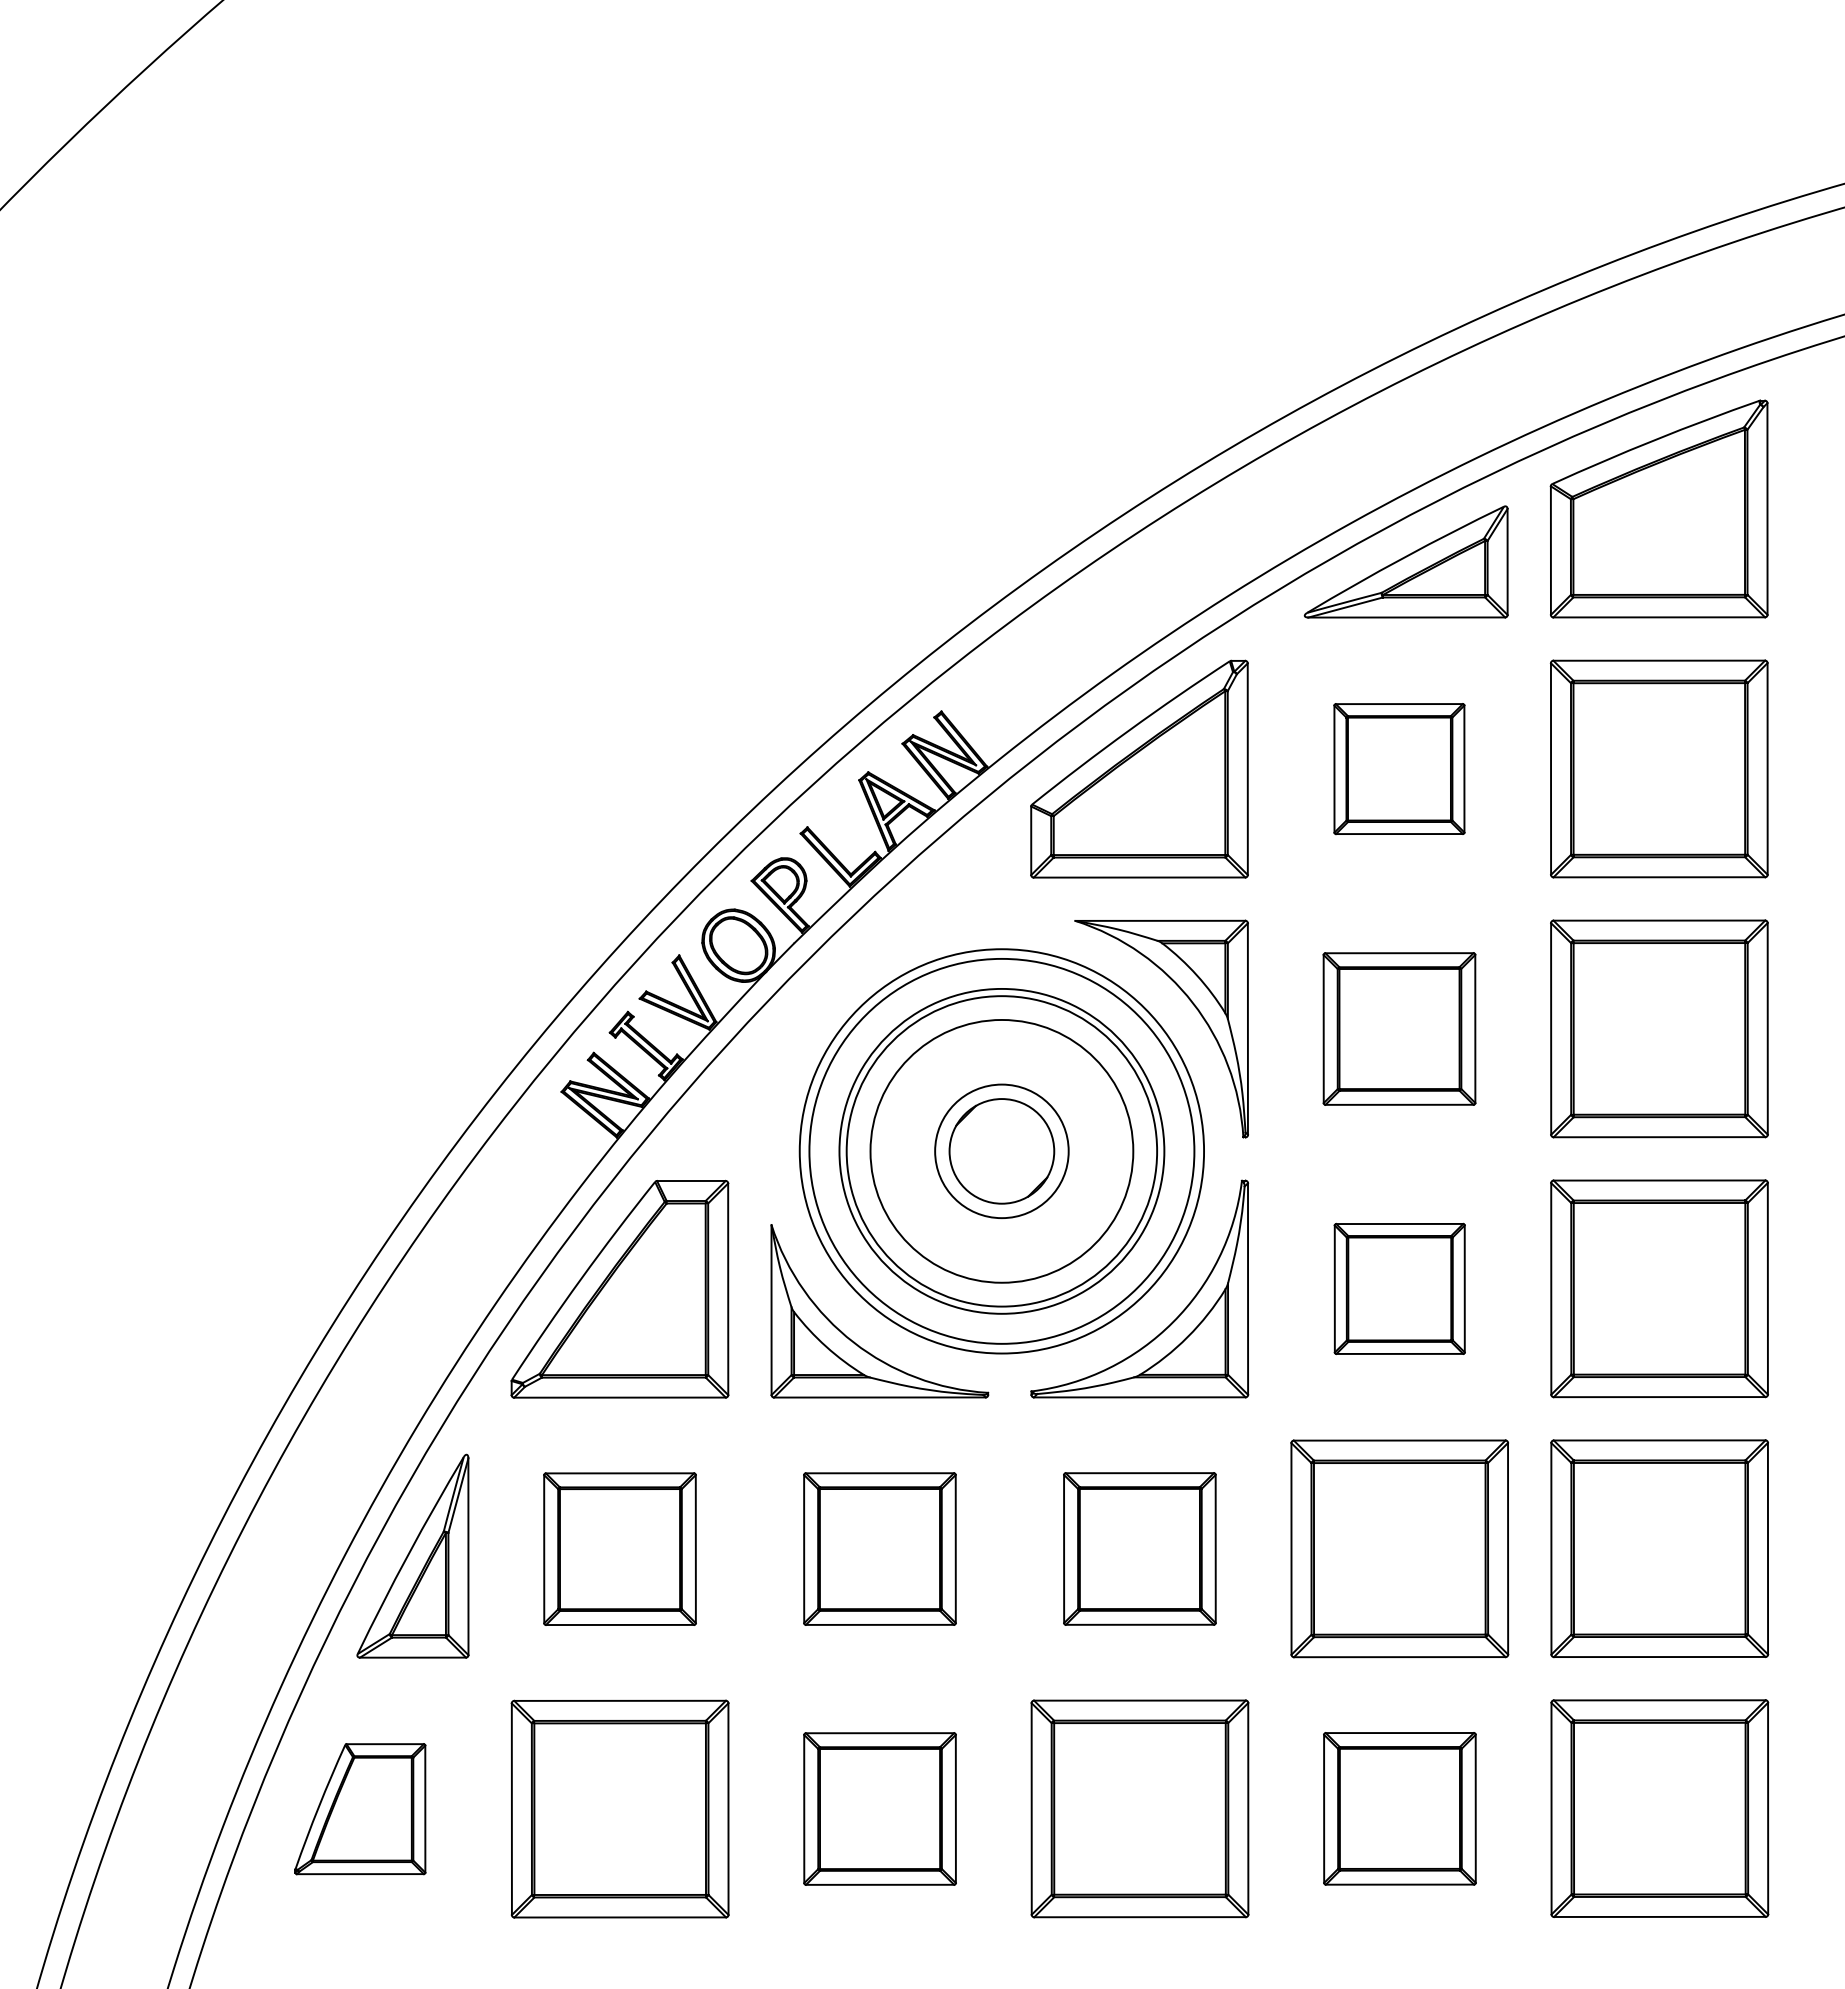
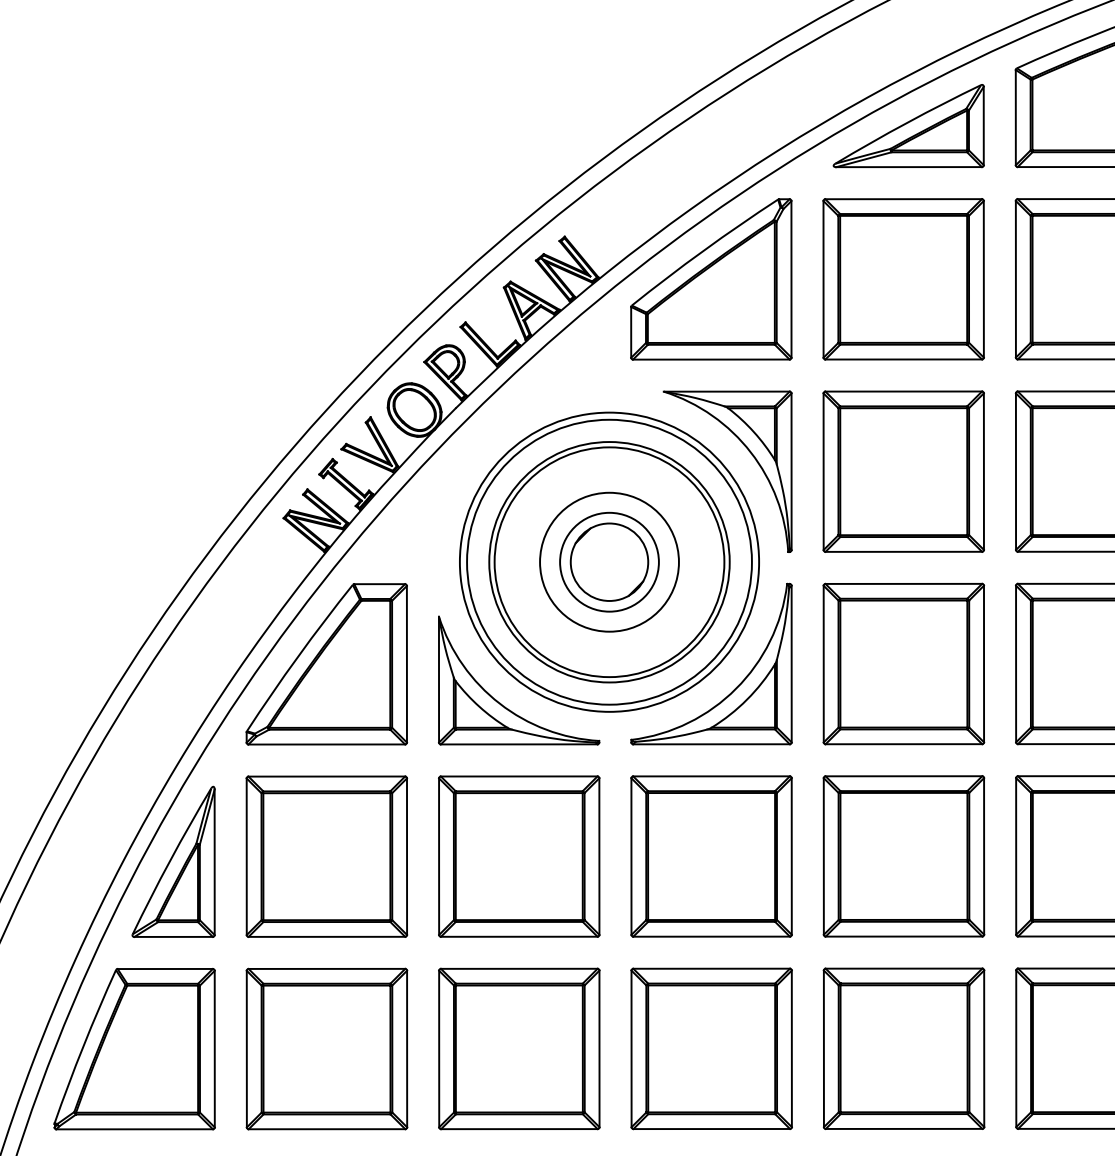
part: (1399, 768) -> (903, 278), size x1.67
part: (1399, 1028) -> (903, 471), size x1.43
circle: (1001, 1151) -> (609, 562), size x0.71
part: (1399, 1288) -> (903, 663), size x1.67
part: (619, 1548) -> (326, 856), size x1.43
part: (879, 1548) -> (518, 856), size x1.43
part: (1139, 1548) -> (711, 856), size x1.43
part: (360, 1808) -> (134, 1048), size x1.67
part: (879, 1808) -> (518, 1048), size x1.43
part: (1399, 1808) -> (903, 1048), size x1.43

